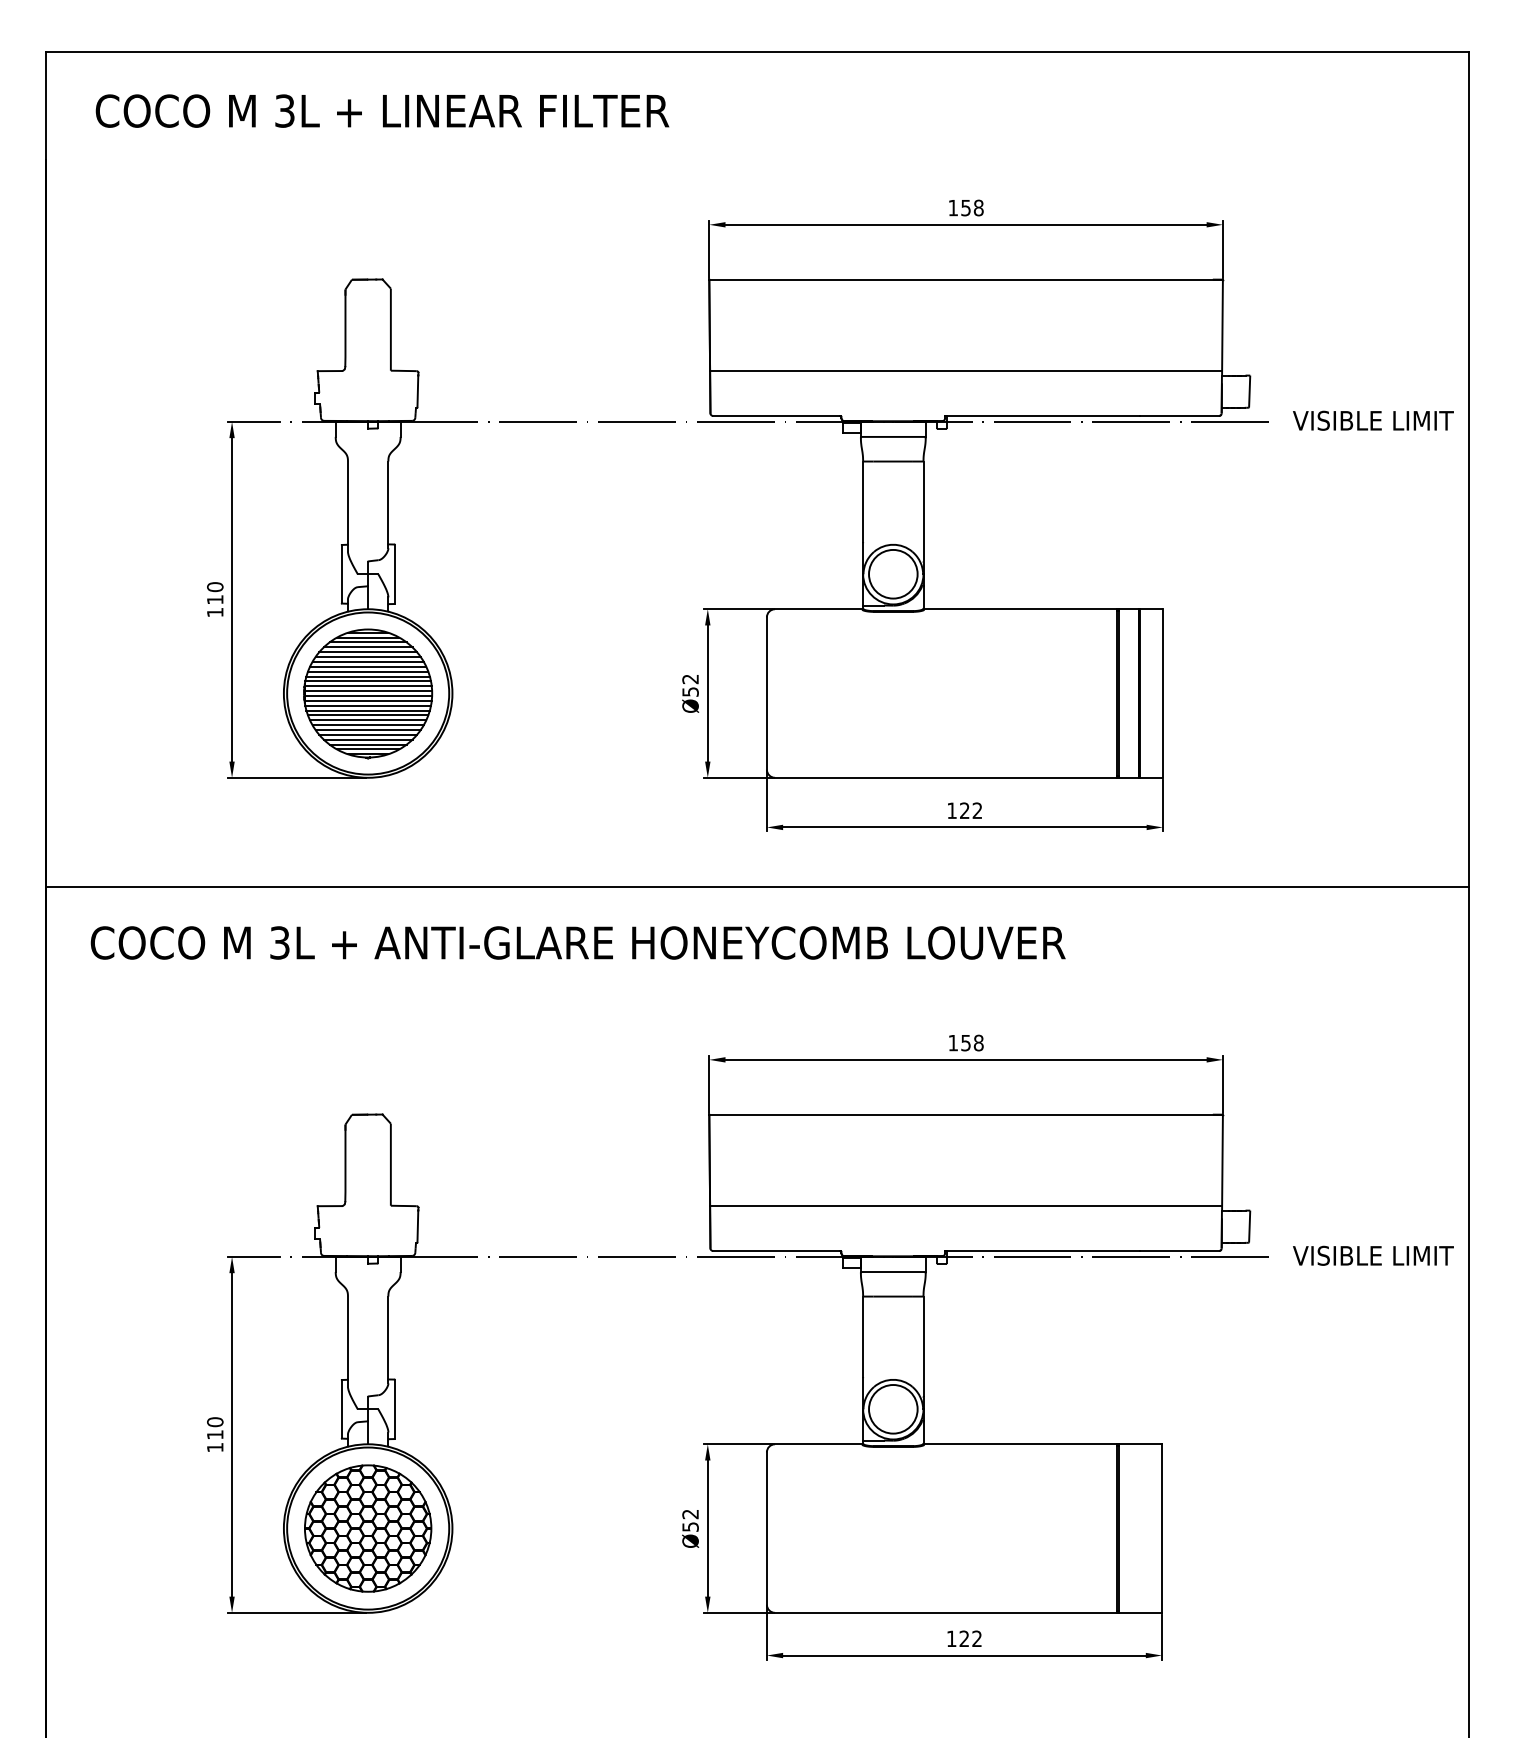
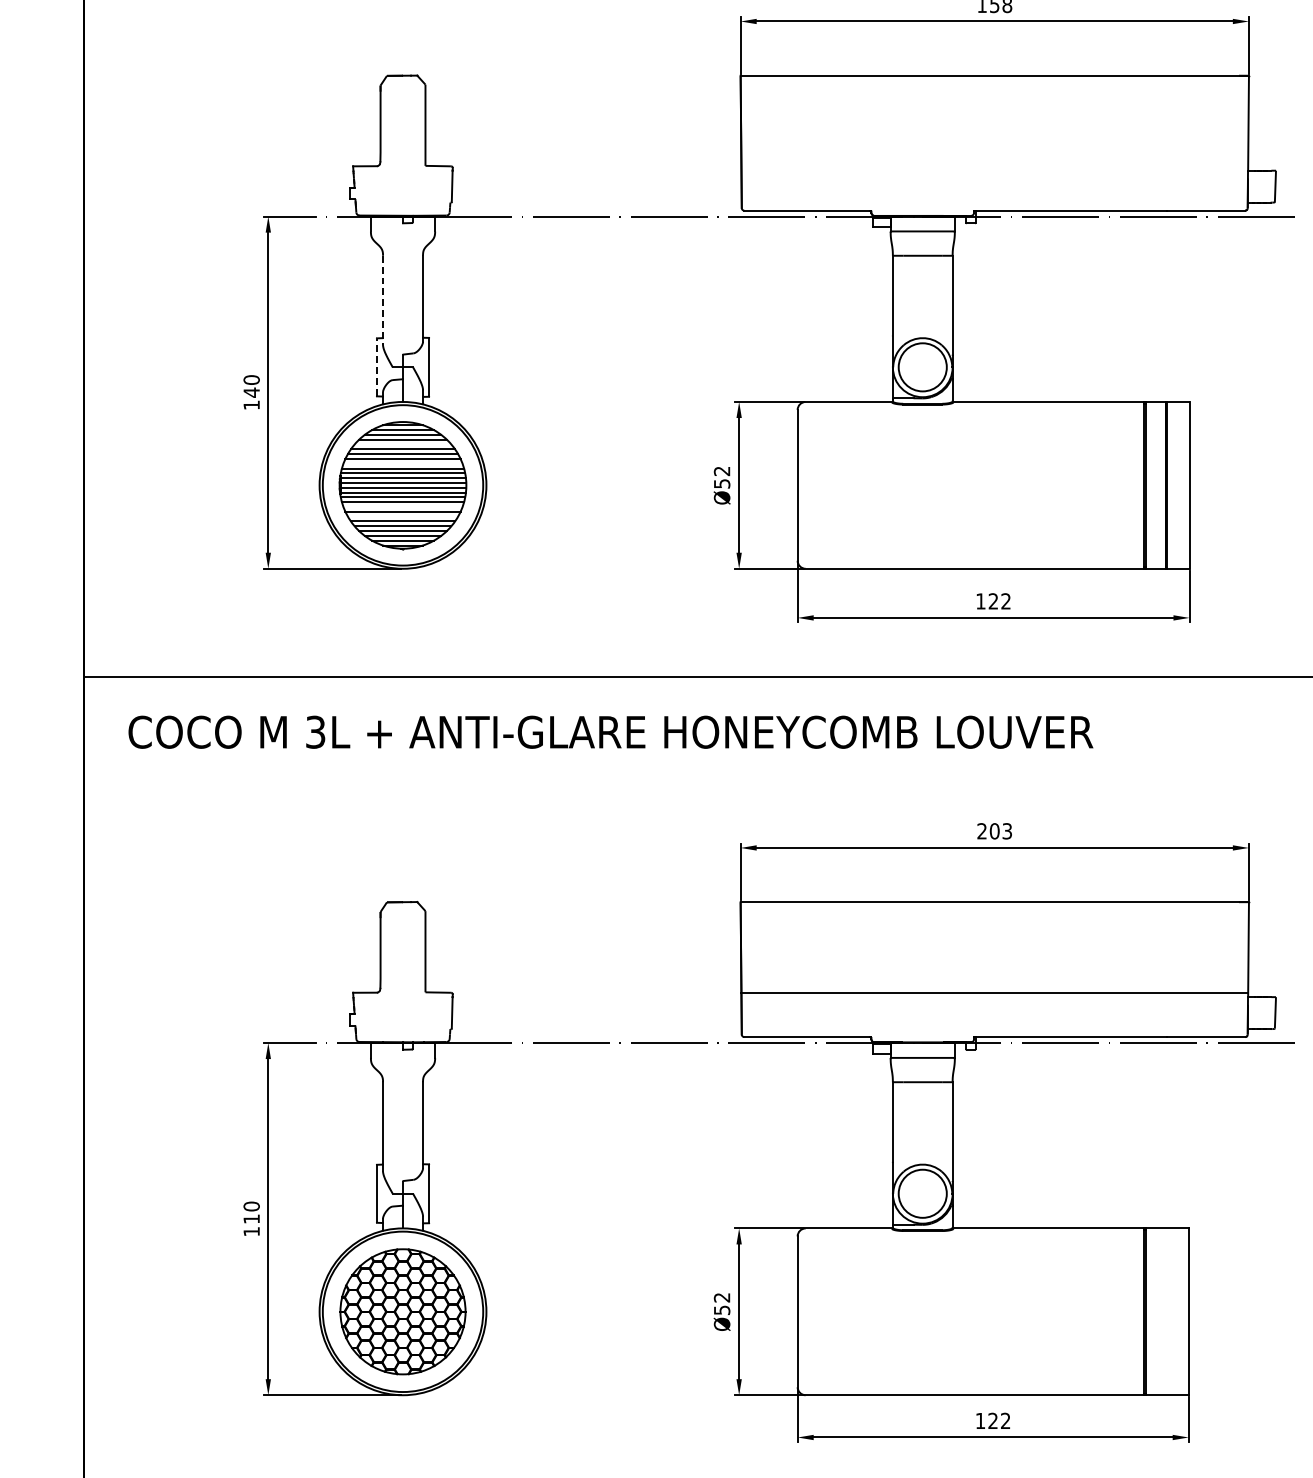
line: (966, 371) -> (995, 166), removed
line: (347, 506) -> (382, 300), solid -> dashed
line: (341, 574) -> (376, 367), solid -> dashed
text: (215, 599) -> (251, 392), 110 -> 140
line: (368, 652) -> (403, 444), removed
line: (368, 671) -> (403, 463), removed
line: (368, 715) -> (403, 507), removed
line: (367, 725) -> (402, 517), removed
text: (965, 1042) -> (994, 830), 158 -> 203

